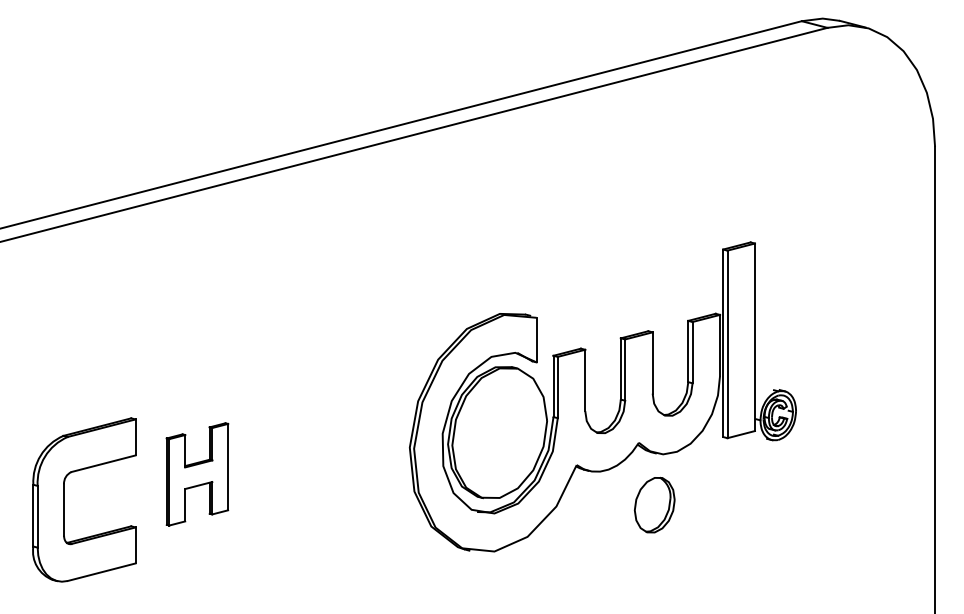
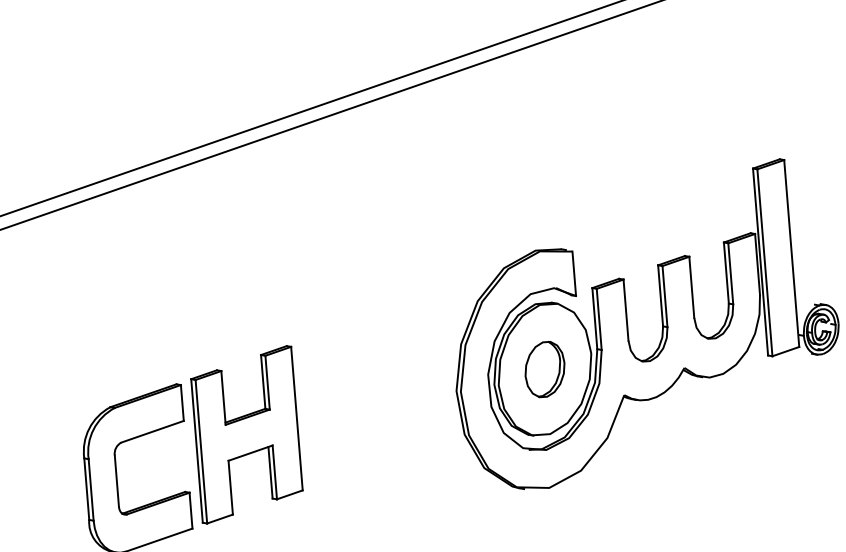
part: (197, 474) -> (247, 434), size x1.67
part: (654, 504) -> (544, 368), moved

